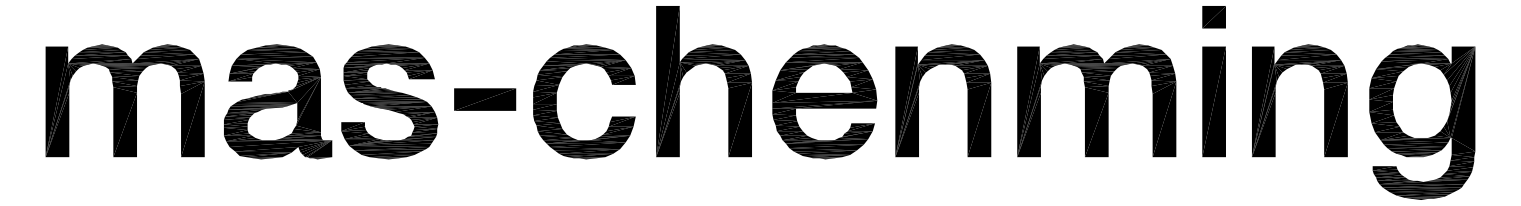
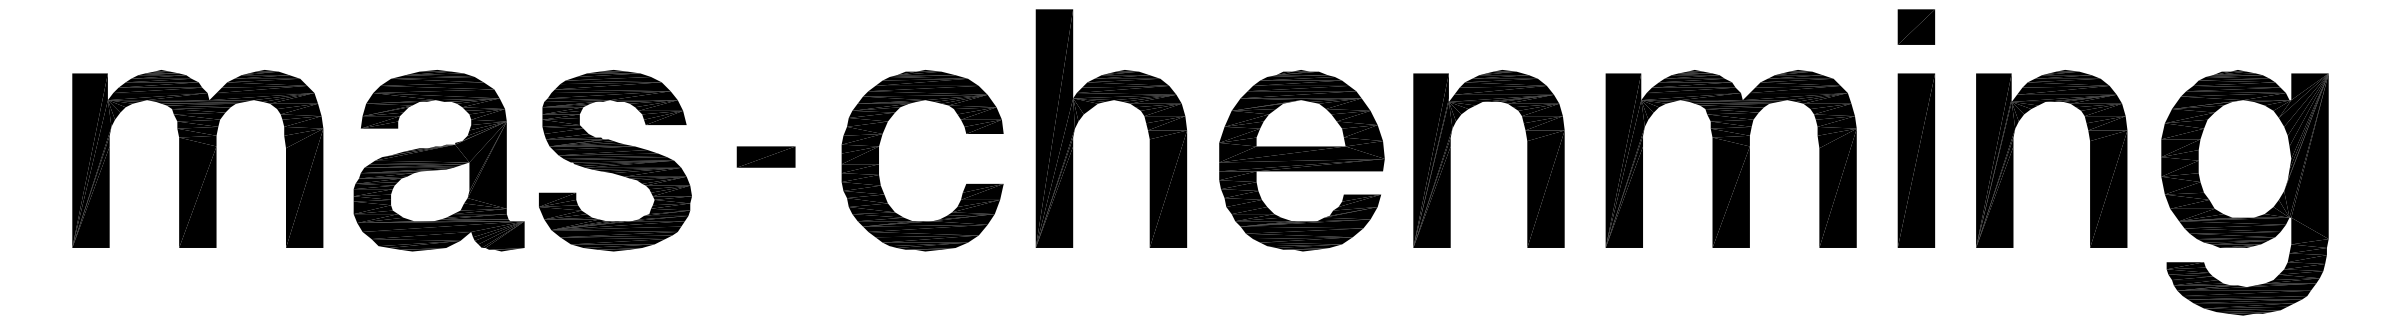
part: (485, 99) -> (766, 156), size x0.6

